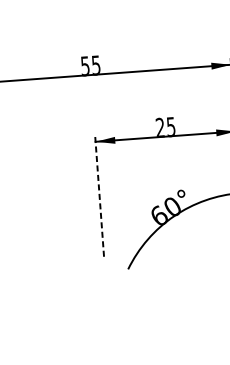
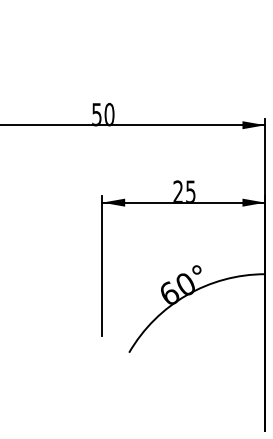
text: (96, 65) -> (109, 114), 55 -> 50
line: (99, 196) -> (102, 266), dashed -> solid

